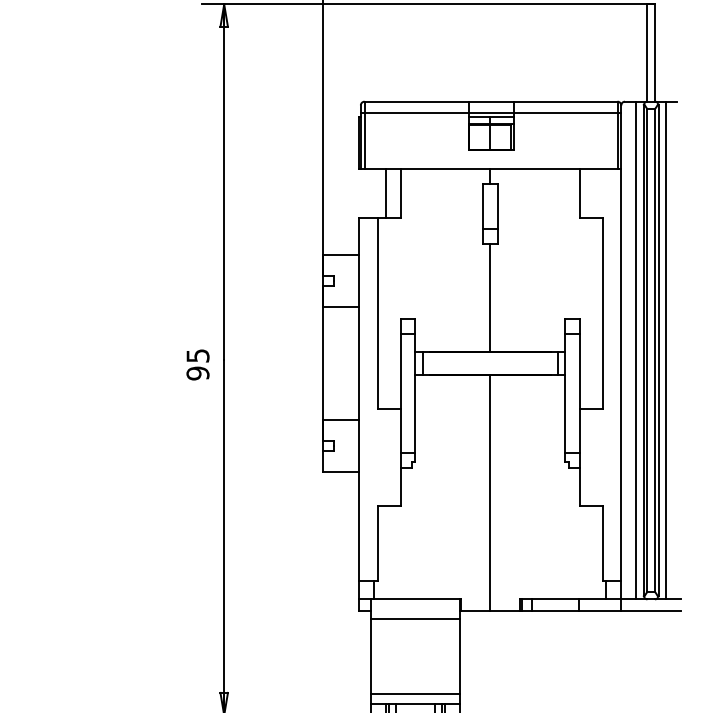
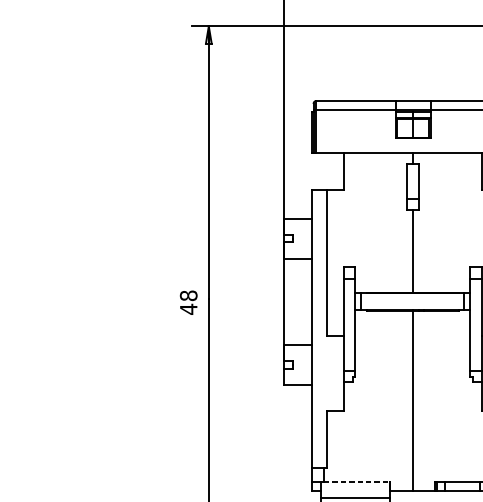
line: (386, 193) -> (333, 171), removed
text: (197, 364) -> (188, 302), 95 -> 48
line: (418, 599) -> (357, 482), solid -> dashed

